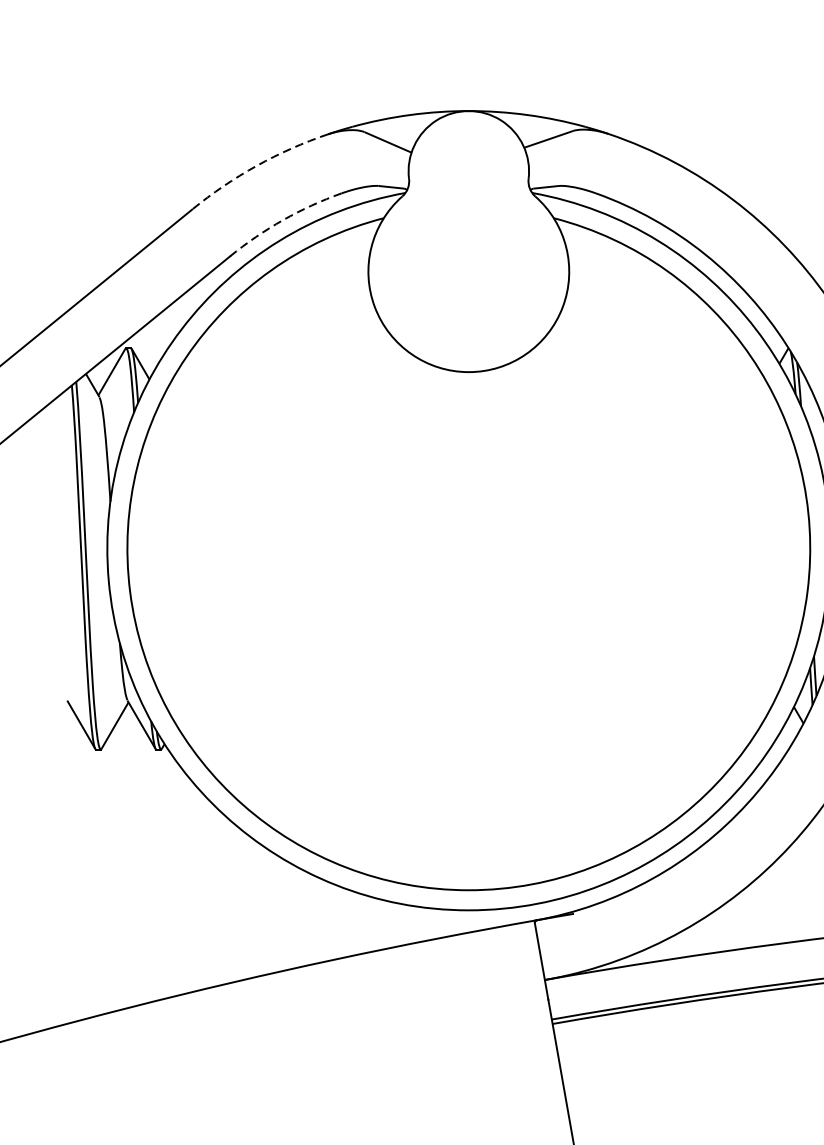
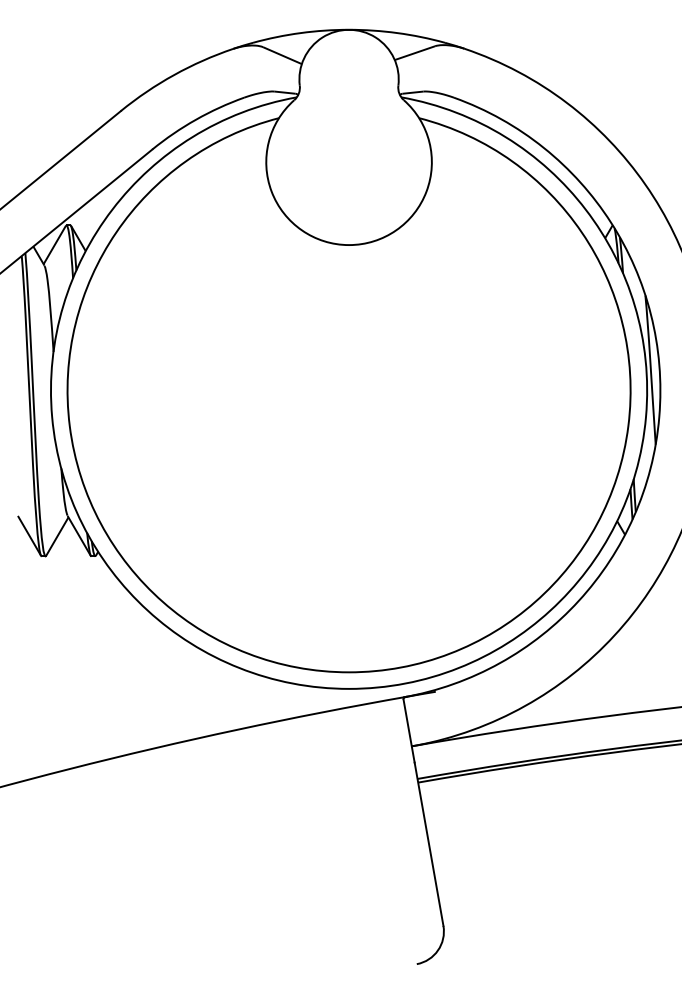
arc: (257, 166) -> (174, 75), dashed -> solid
arc: (283, 219) -> (196, 119), dashed -> solid

